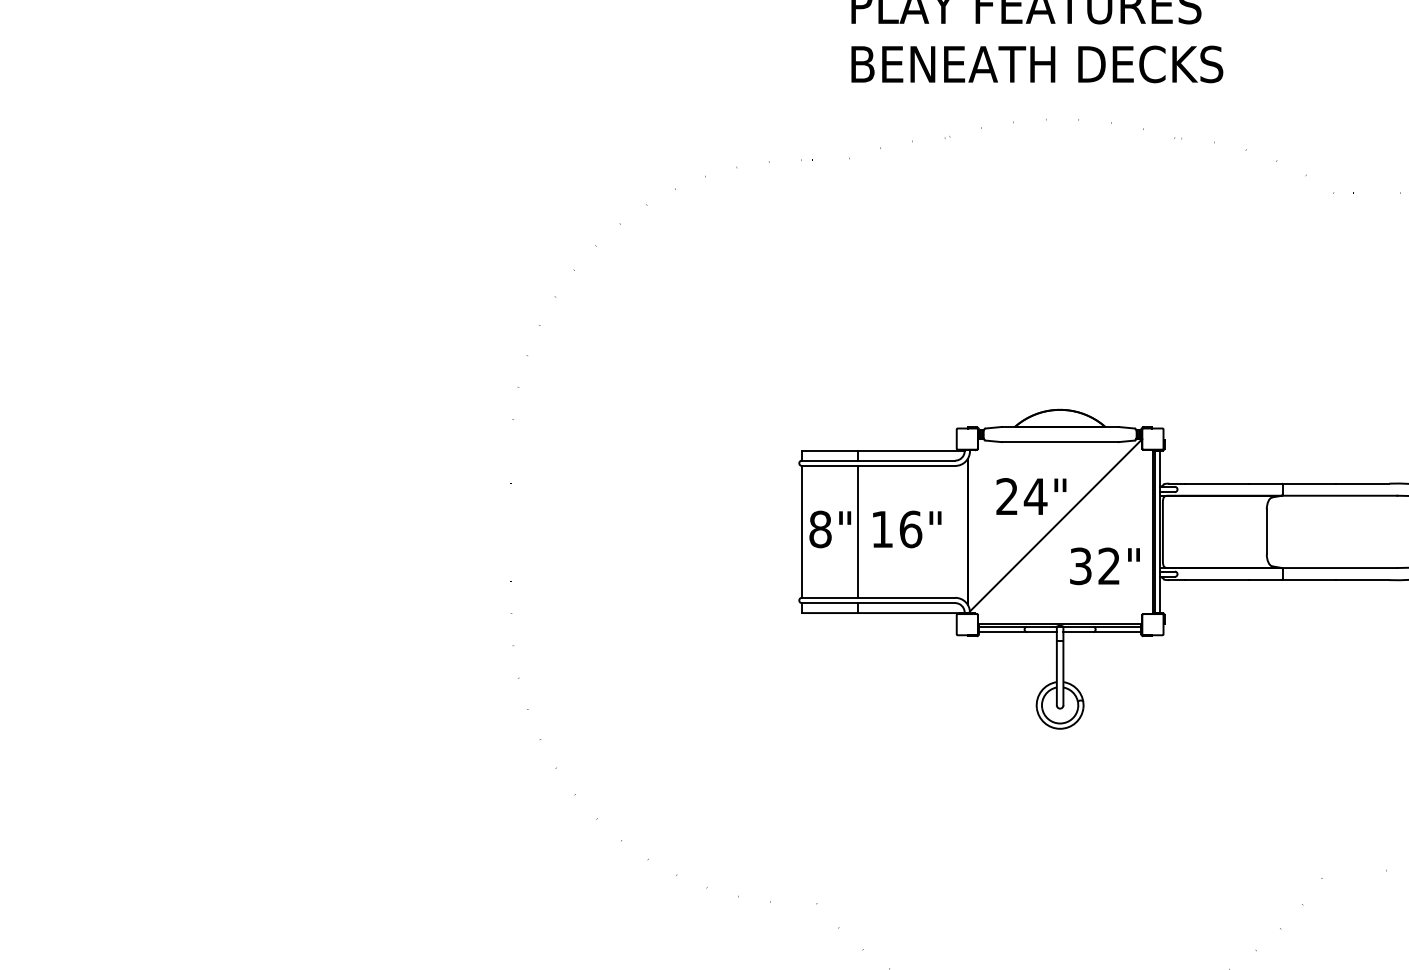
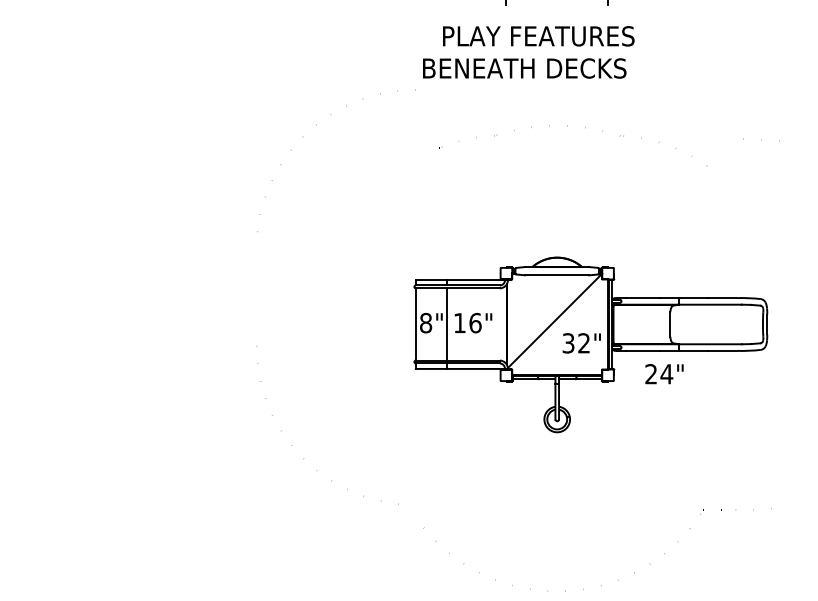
text: (1036, 64) -> (524, 68), moved
part: (1078, 121) -> (567, 126), moved
arc: (596, 247) -> (303, 137), moved
text: (1031, 497) -> (664, 374), moved
arc: (596, 818) -> (303, 458), moved

